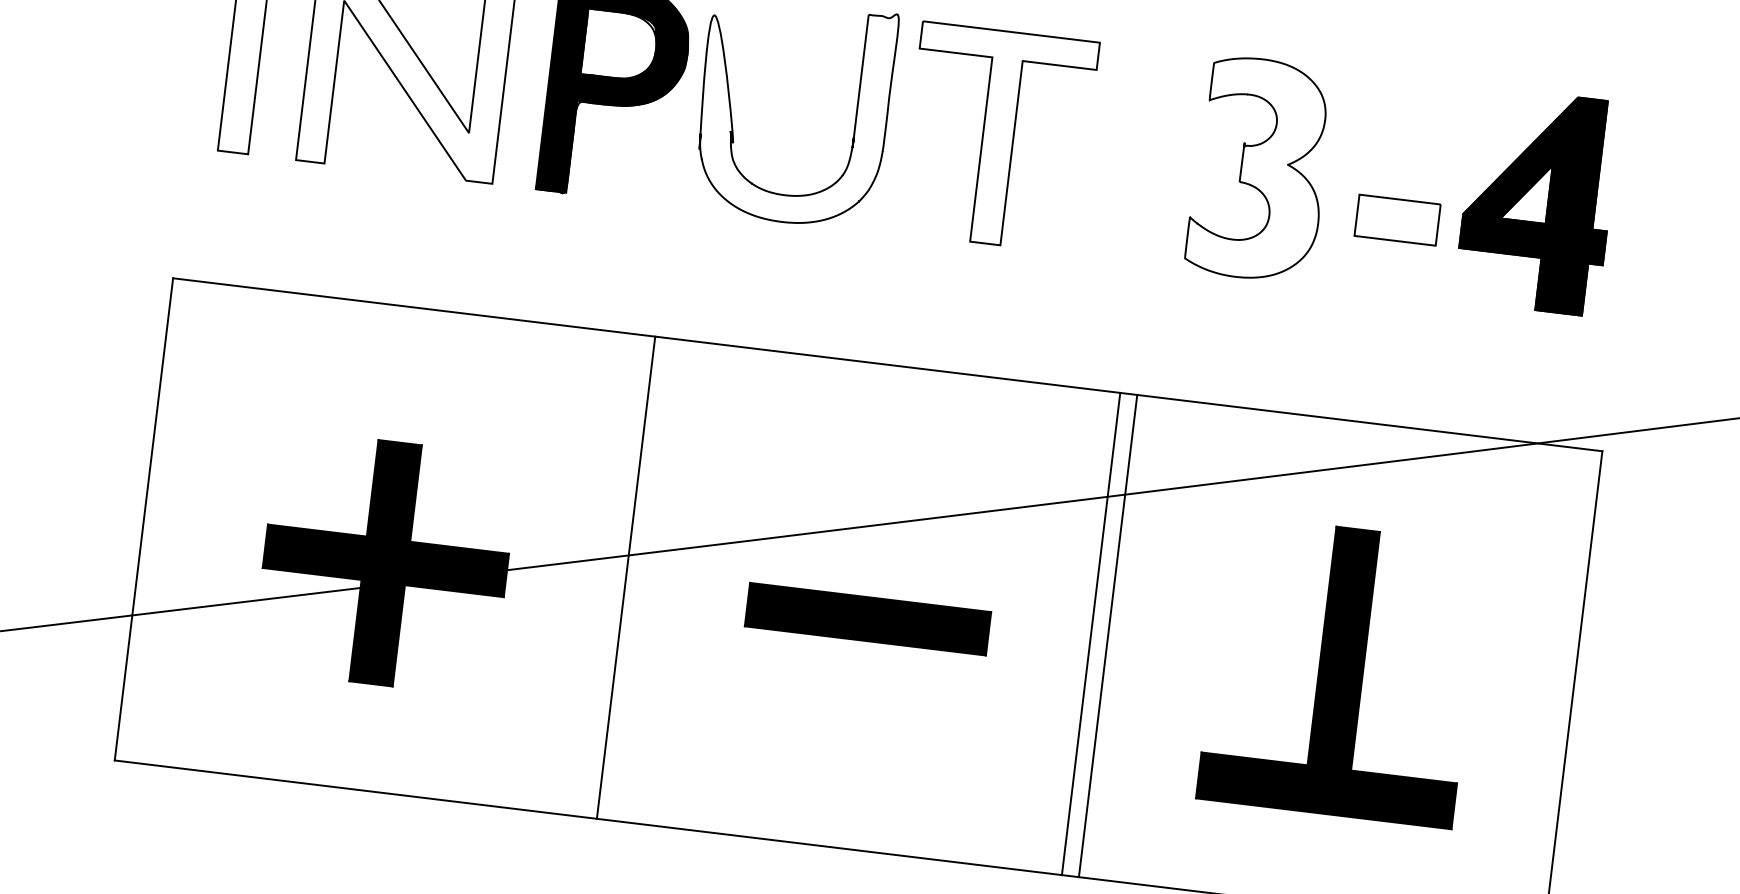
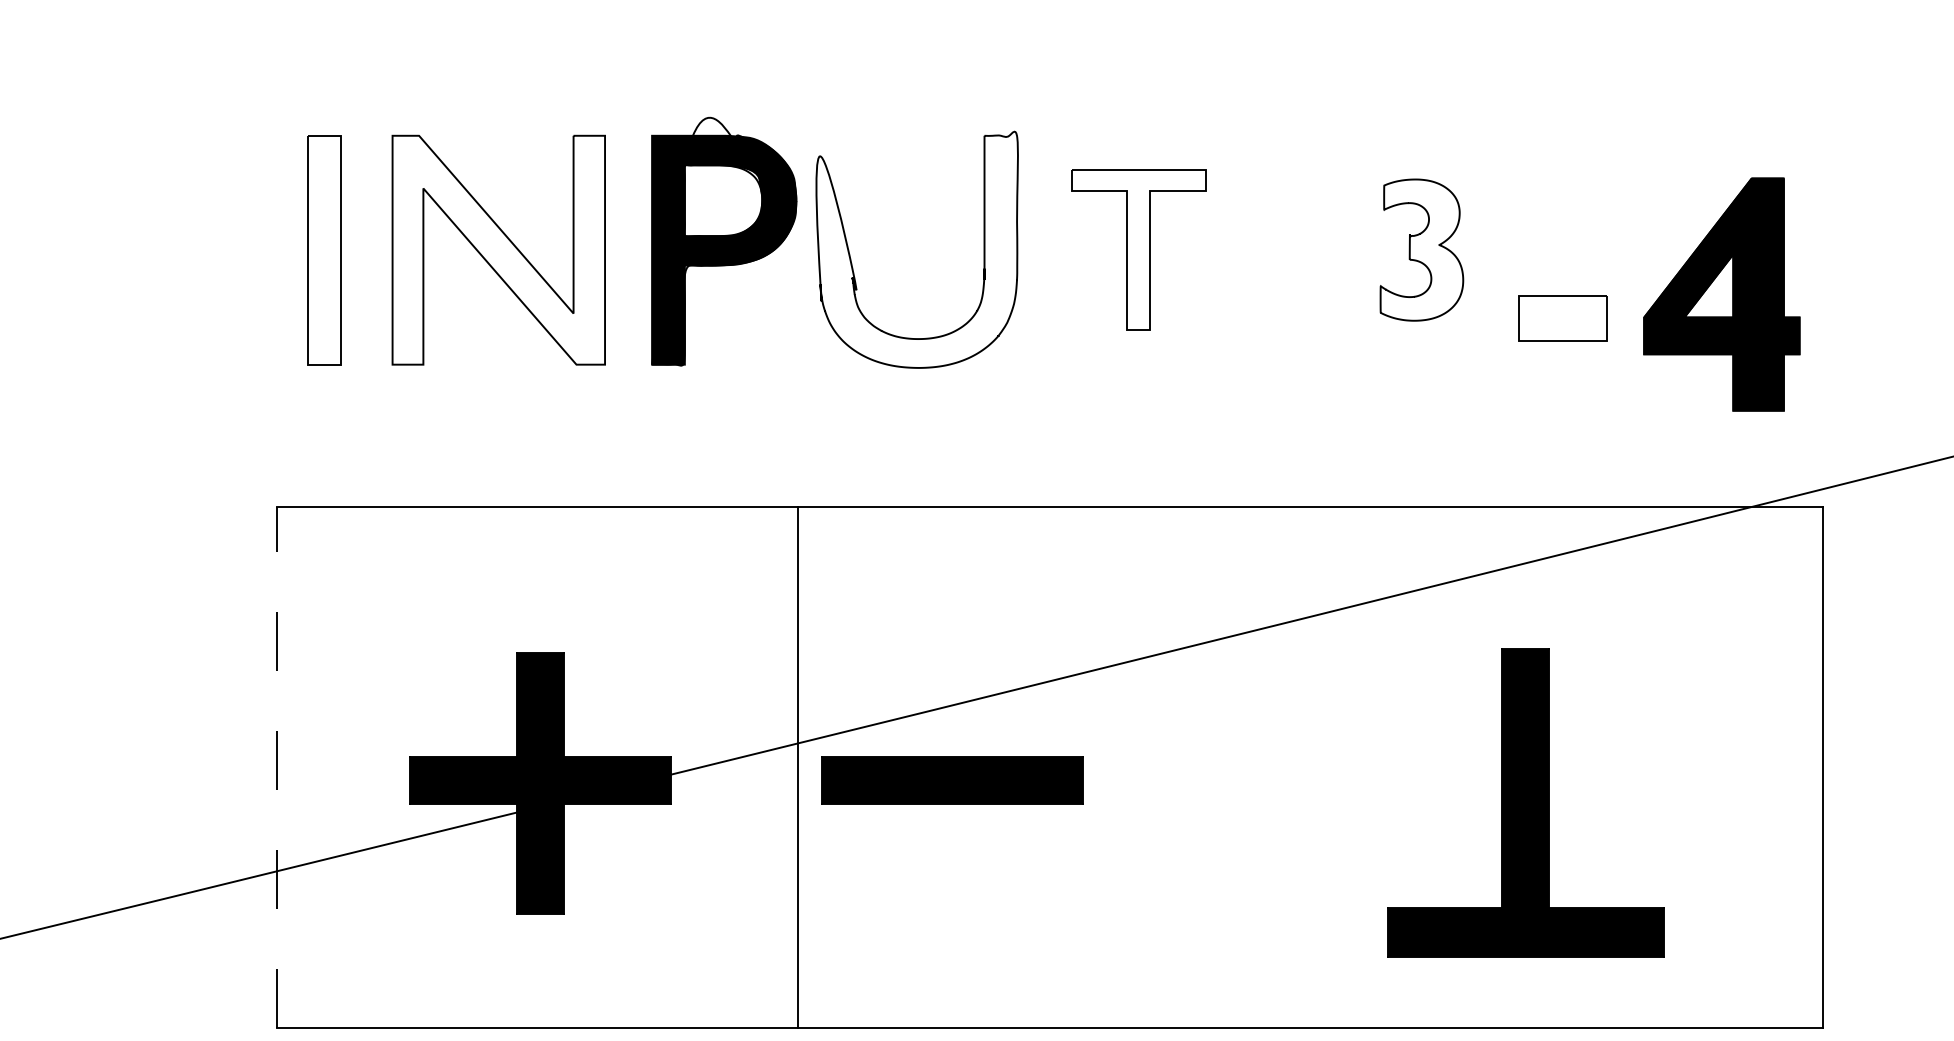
part: (998, 137) -> (1138, 250), size x0.7
part: (1259, 168) -> (1421, 249), size x0.6
part: (1537, 201) -> (1721, 294), moved
part: (1397, 220) -> (1562, 318), moved
line: (143, 519) -> (276, 767), solid -> dashed
part: (867, 619) -> (952, 780), moved
line: (1091, 634) -> (1301, 767), removed
line: (1107, 636) -> (1319, 767), removed
part: (1340, 670) -> (1525, 802), moved

